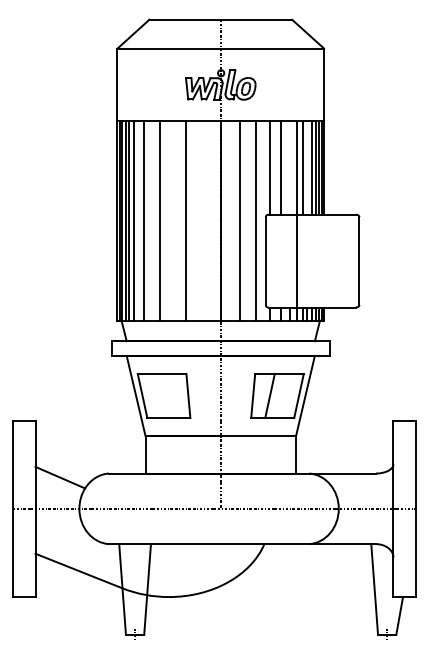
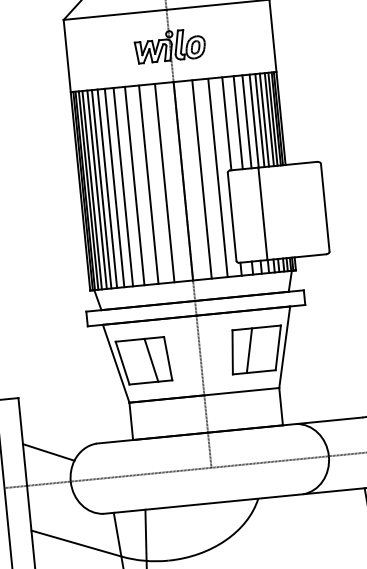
line: (289, 167) -> (246, 121), added
line: (307, 167) -> (264, 119), added
line: (138, 220) -> (101, 188), added
line: (151, 220) -> (114, 187), added
line: (171, 220) -> (134, 185), added
line: (202, 220) -> (165, 182), added
line: (171, 395) -> (151, 359), added

